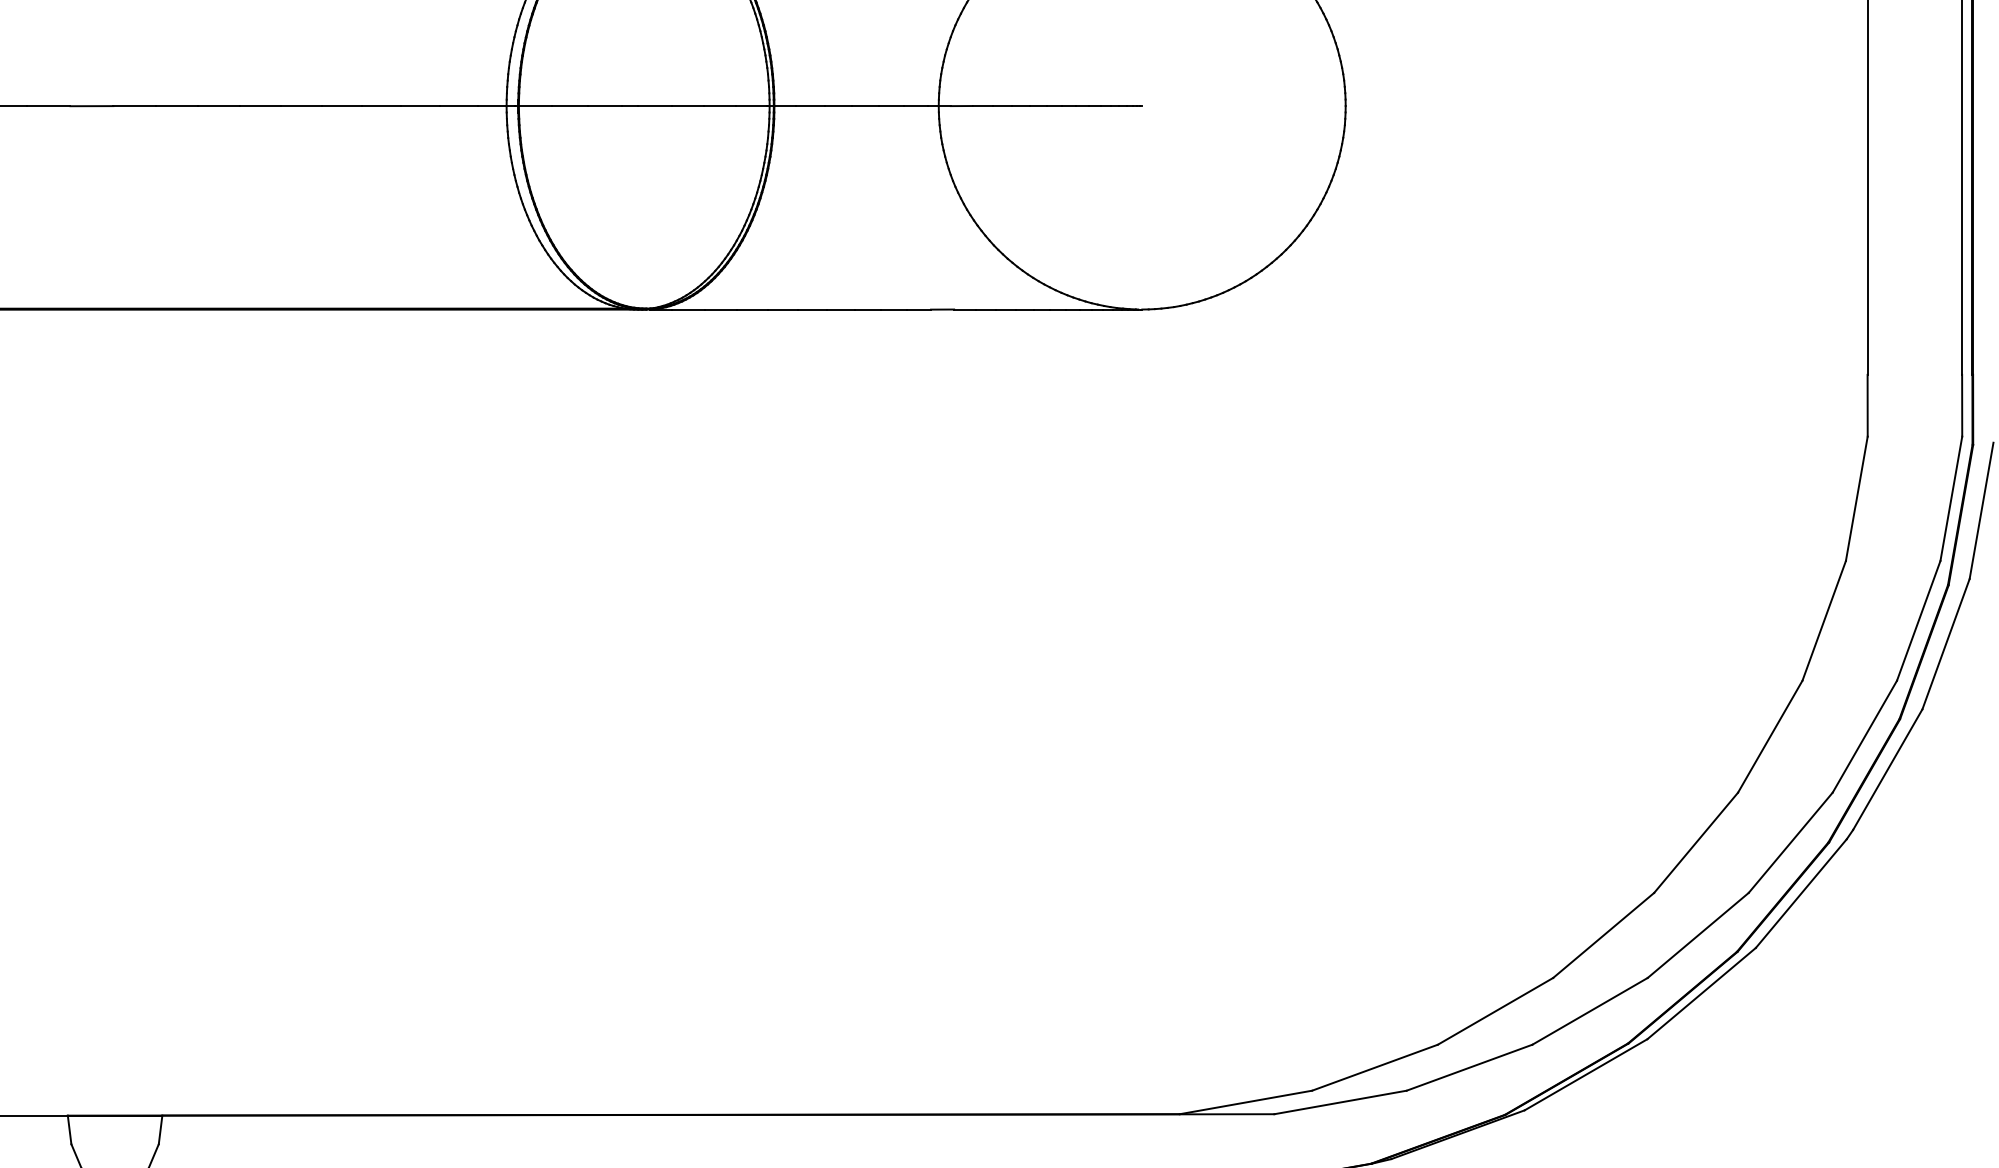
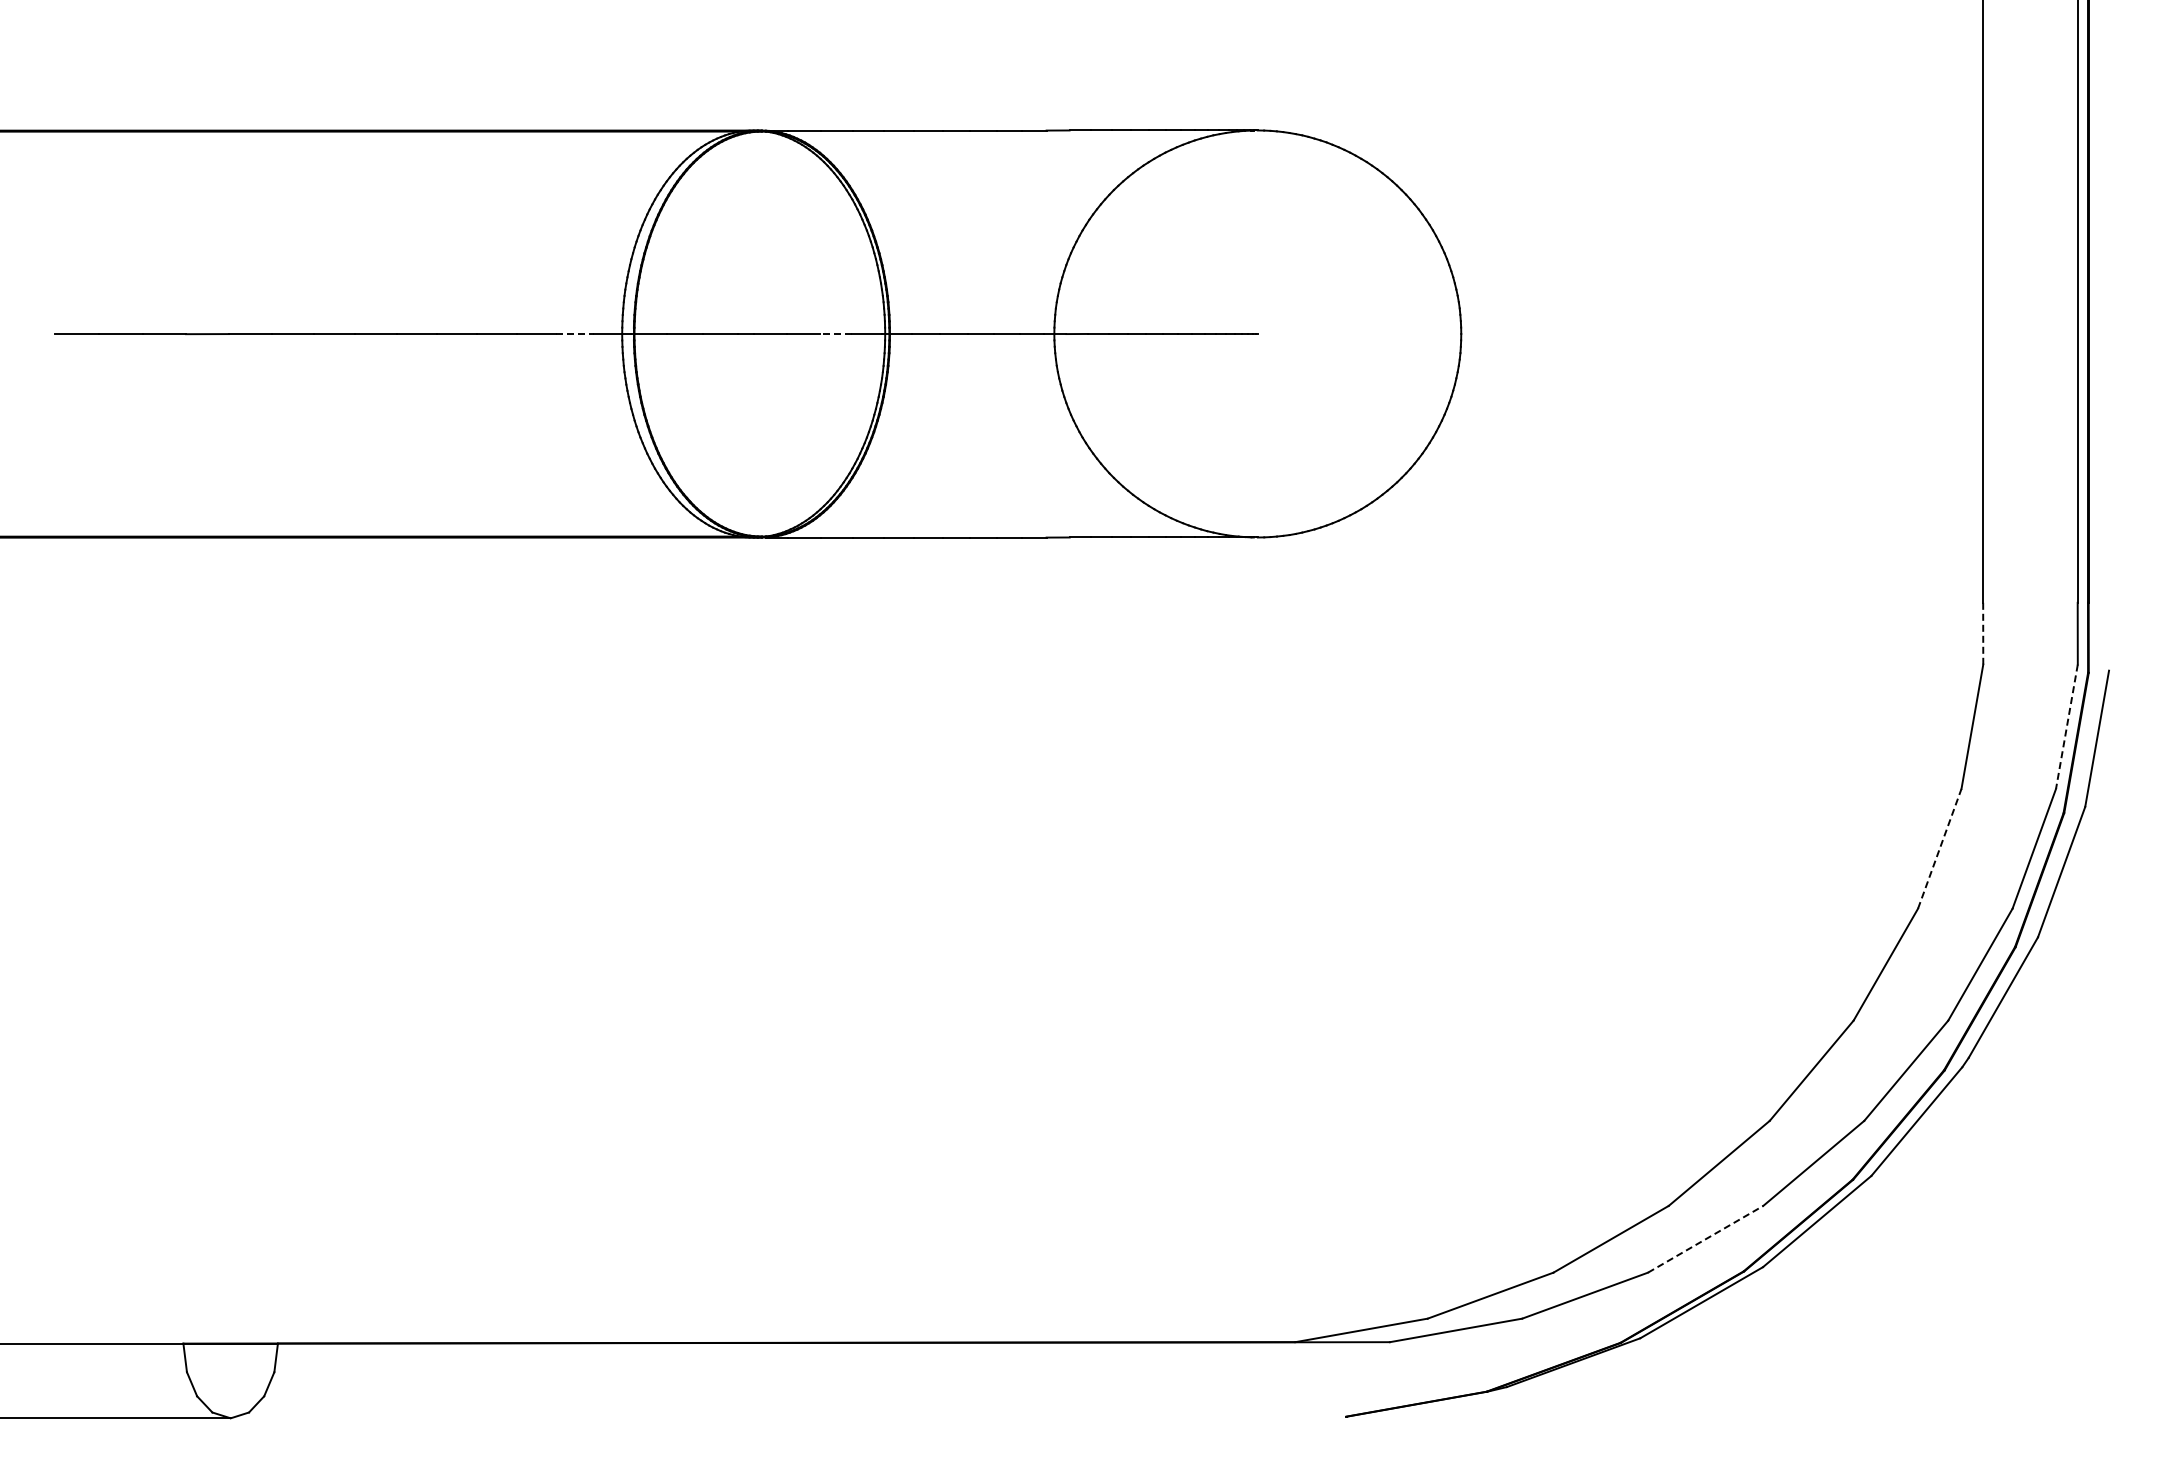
line: (459, 106) -> (575, 334), solid -> dashed
line: (719, 106) -> (835, 334), solid -> dashed
line: (1867, 405) -> (1983, 633), solid -> dashed
line: (1950, 499) -> (2066, 727), solid -> dashed
line: (1823, 620) -> (1939, 848), solid -> dashed
line: (1589, 1011) -> (1705, 1239), solid -> dashed

